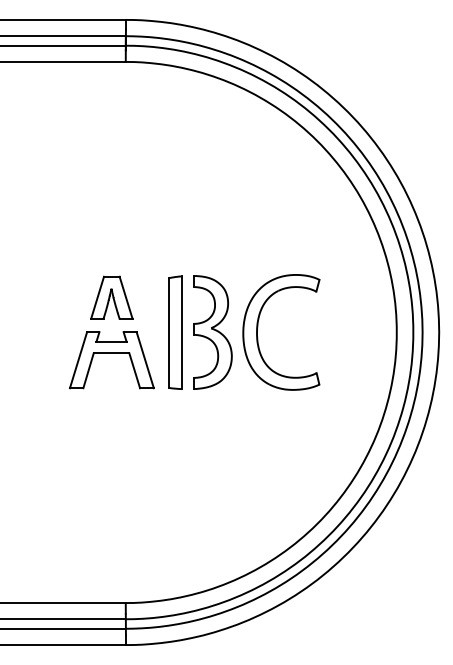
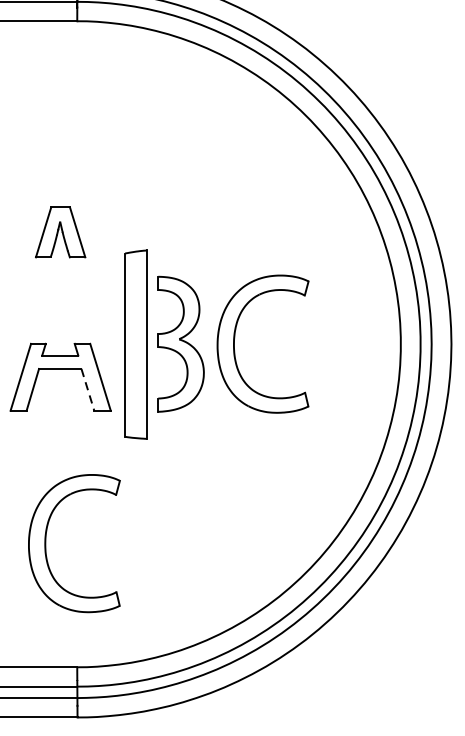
part: (111, 297) -> (60, 232), moved
part: (175, 332) -> (136, 344), size x1.4
line: (134, 371) -> (87, 390), solid -> dashed
part: (100, 494) -> (47, 537), added

